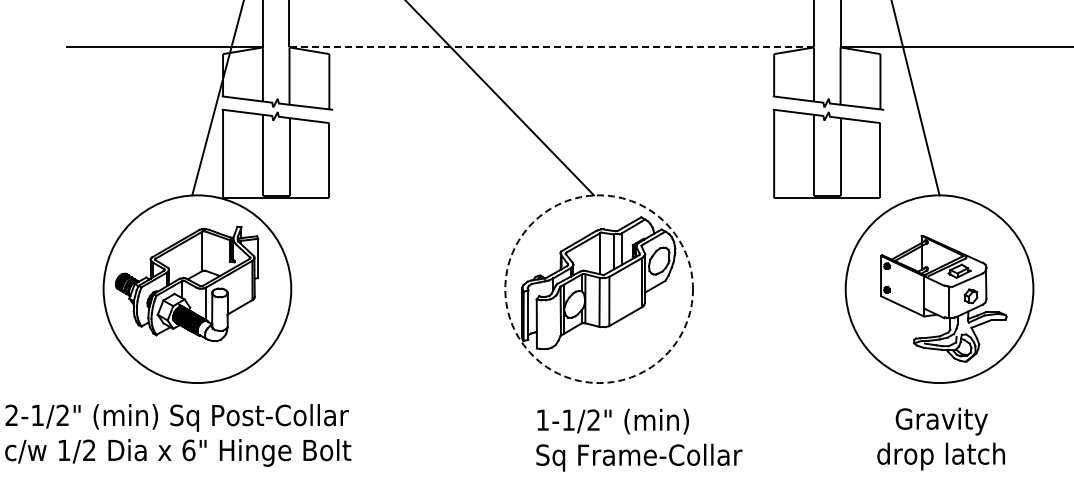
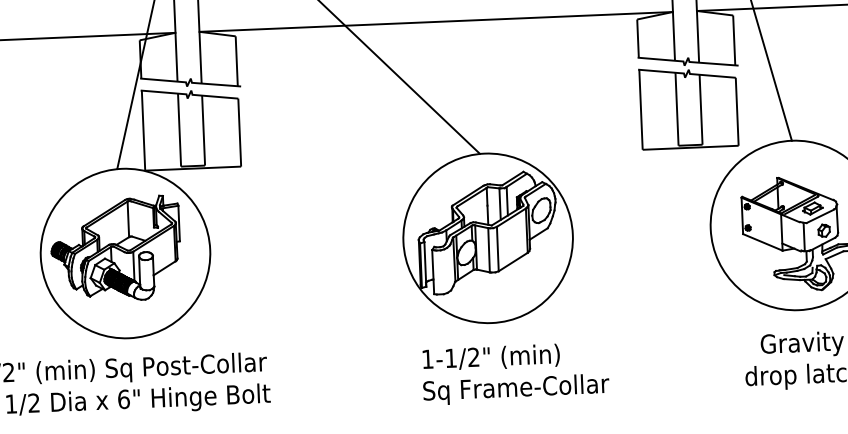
line: (551, 47) -> (435, 21), dashed -> solid
circle: (599, 289) -> (488, 238), dashed -> solid
text: (639, 439) -> (515, 373), moved

